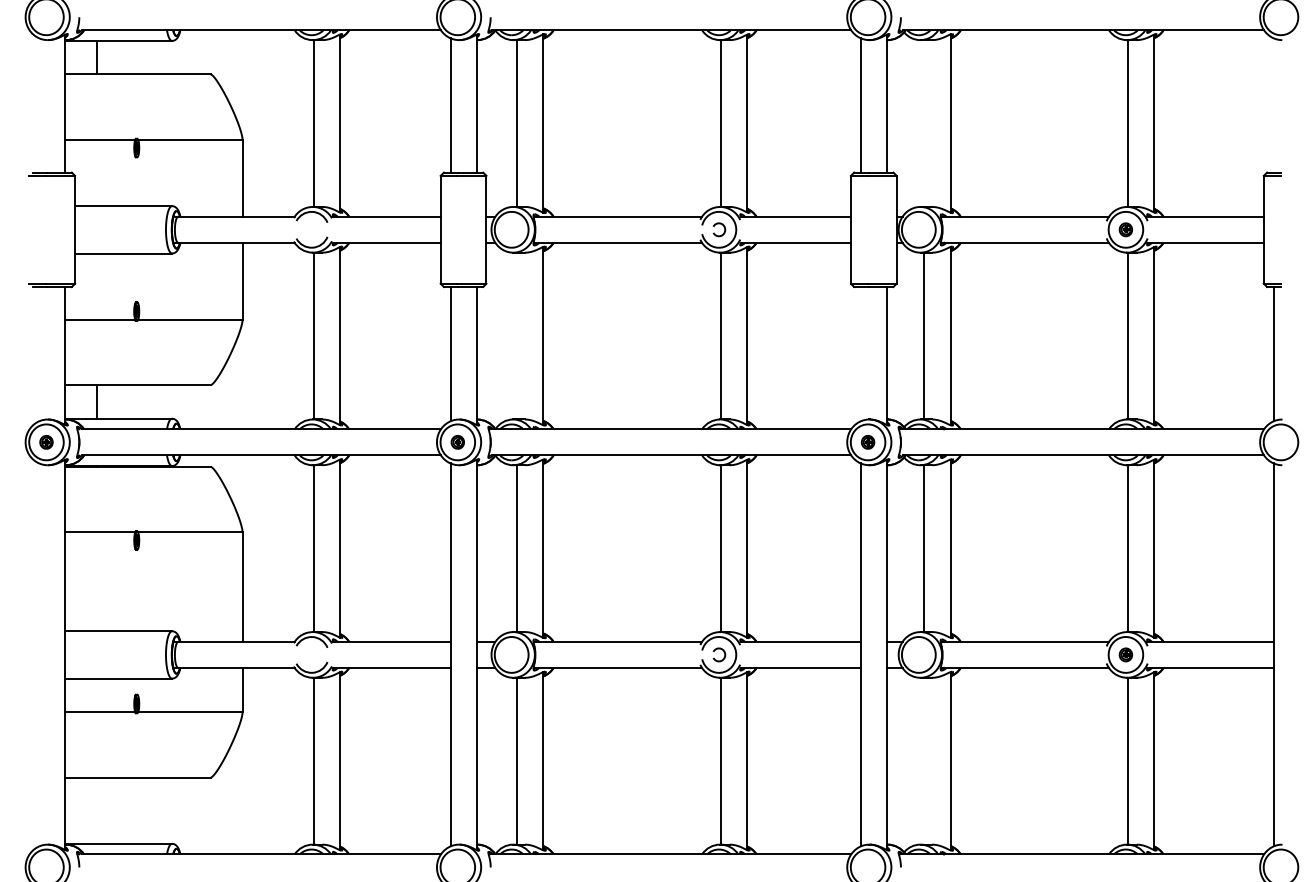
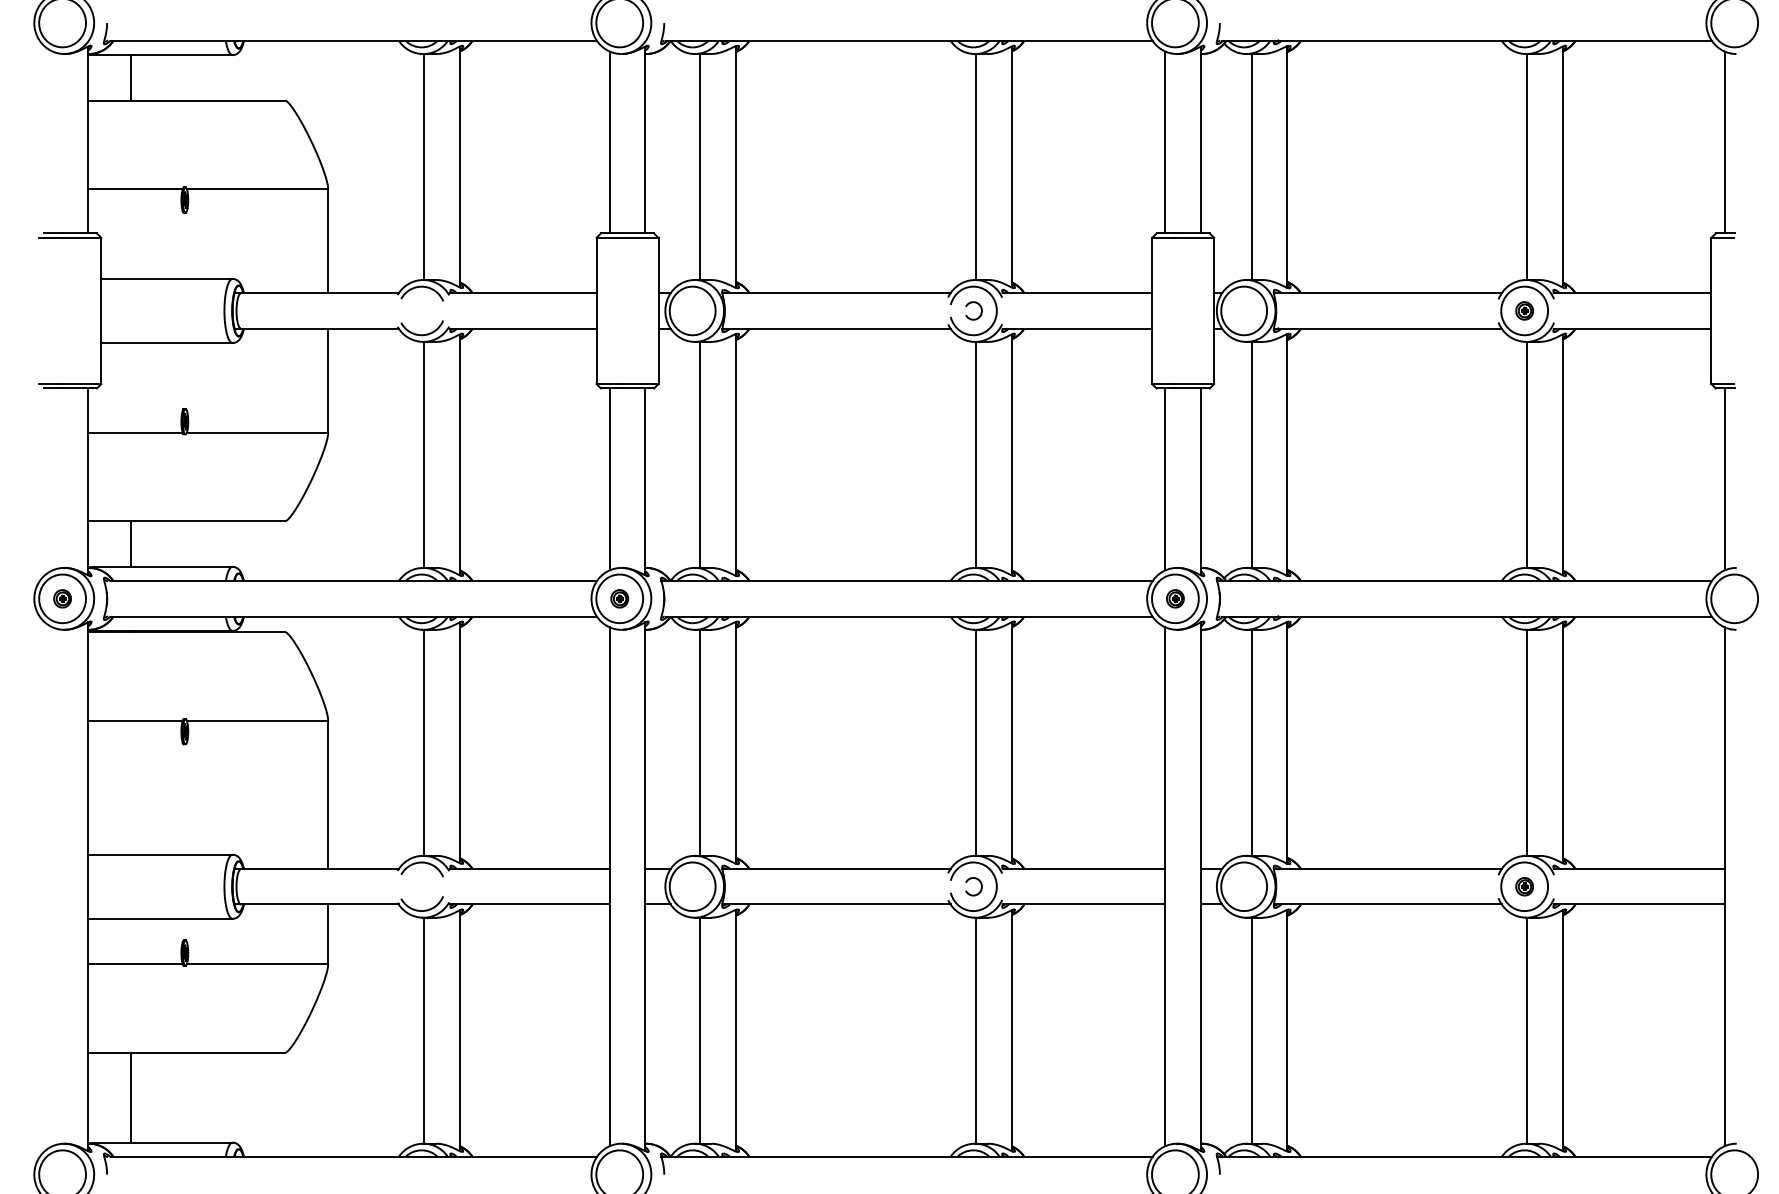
line: (1273, 105) -> (1724, 142), added
line: (924, 123) -> (1251, 166), added
line: (517, 335) -> (700, 454), added
line: (860, 354) -> (1165, 479), added
line: (924, 761) -> (1251, 1030), added
line: (97, 810) -> (131, 1097), added

